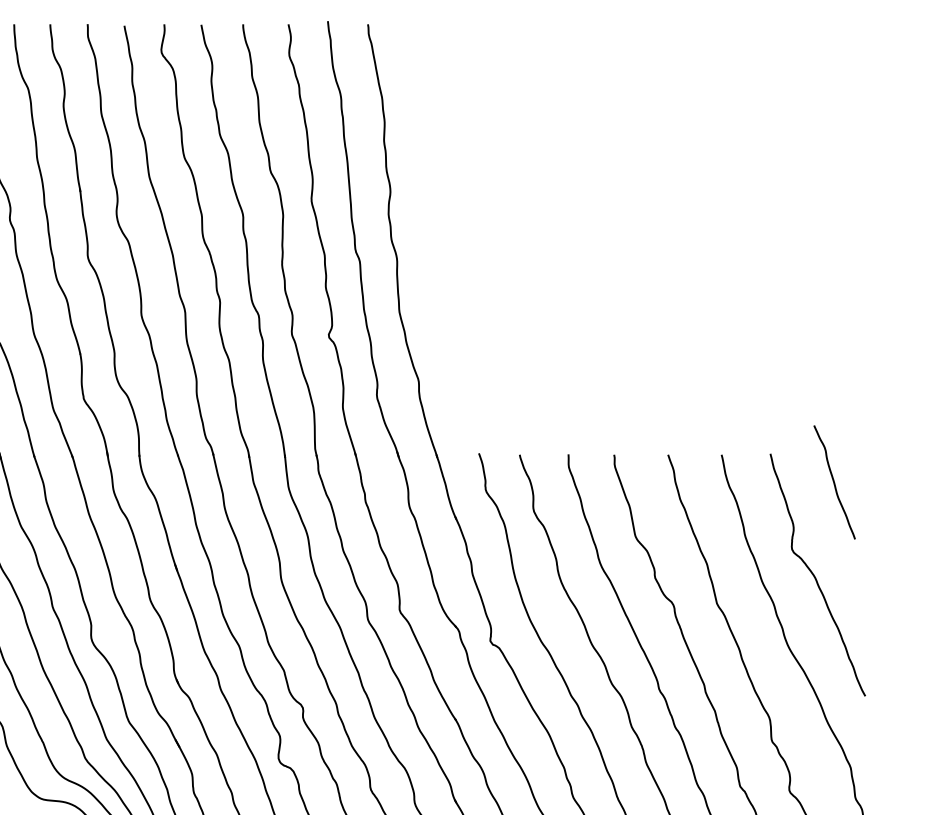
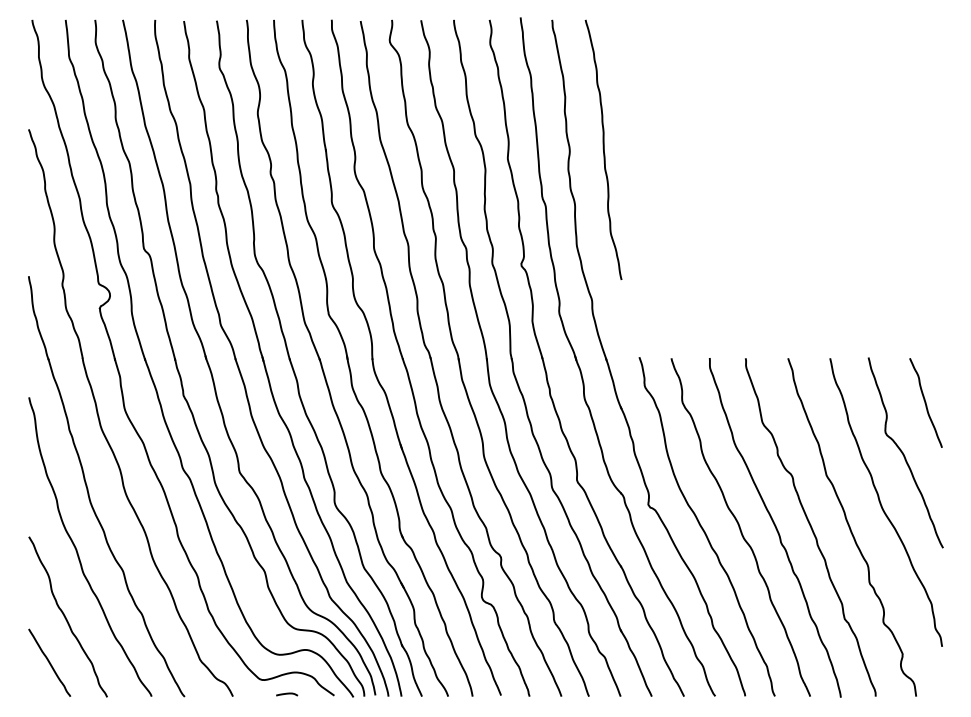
curve: (433, 189) -> (603, 149), added
curve: (833, 481) -> (925, 402), moved

